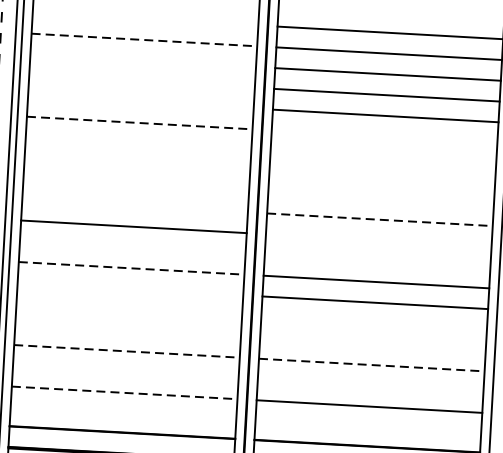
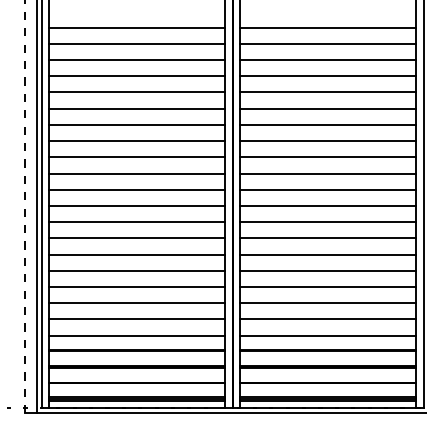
line: (145, 19) -> (137, 27), added
line: (144, 39) -> (137, 43), dashed -> solid
line: (143, 61) -> (137, 60), added
line: (142, 81) -> (137, 76), added
line: (141, 102) -> (137, 92), added
line: (140, 122) -> (137, 108), dashed -> solid
line: (384, 136) -> (328, 108), added
line: (139, 143) -> (137, 124), added
line: (383, 156) -> (328, 124), added
line: (137, 165) -> (137, 141), added
line: (382, 178) -> (328, 141), added
line: (136, 185) -> (137, 157), added
line: (381, 199) -> (328, 157), added
line: (135, 206) -> (137, 173), added
line: (380, 219) -> (328, 173), dashed -> solid
line: (378, 240) -> (328, 189), added
line: (133, 247) -> (137, 205), added
line: (377, 260) -> (328, 205), added
line: (132, 268) -> (137, 222), dashed -> solid
line: (130, 289) -> (137, 238), added
line: (129, 309) -> (137, 254), added
line: (374, 323) -> (328, 254), added
line: (128, 330) -> (137, 270), added
line: (373, 343) -> (328, 270), added
line: (127, 350) -> (137, 286), dashed -> solid
line: (372, 364) -> (328, 286), dashed -> solid
line: (126, 372) -> (137, 303), added
line: (370, 386) -> (328, 303), added
line: (125, 393) -> (137, 319), dashed -> solid
line: (123, 413) -> (137, 335), added
line: (368, 427) -> (328, 335), added

